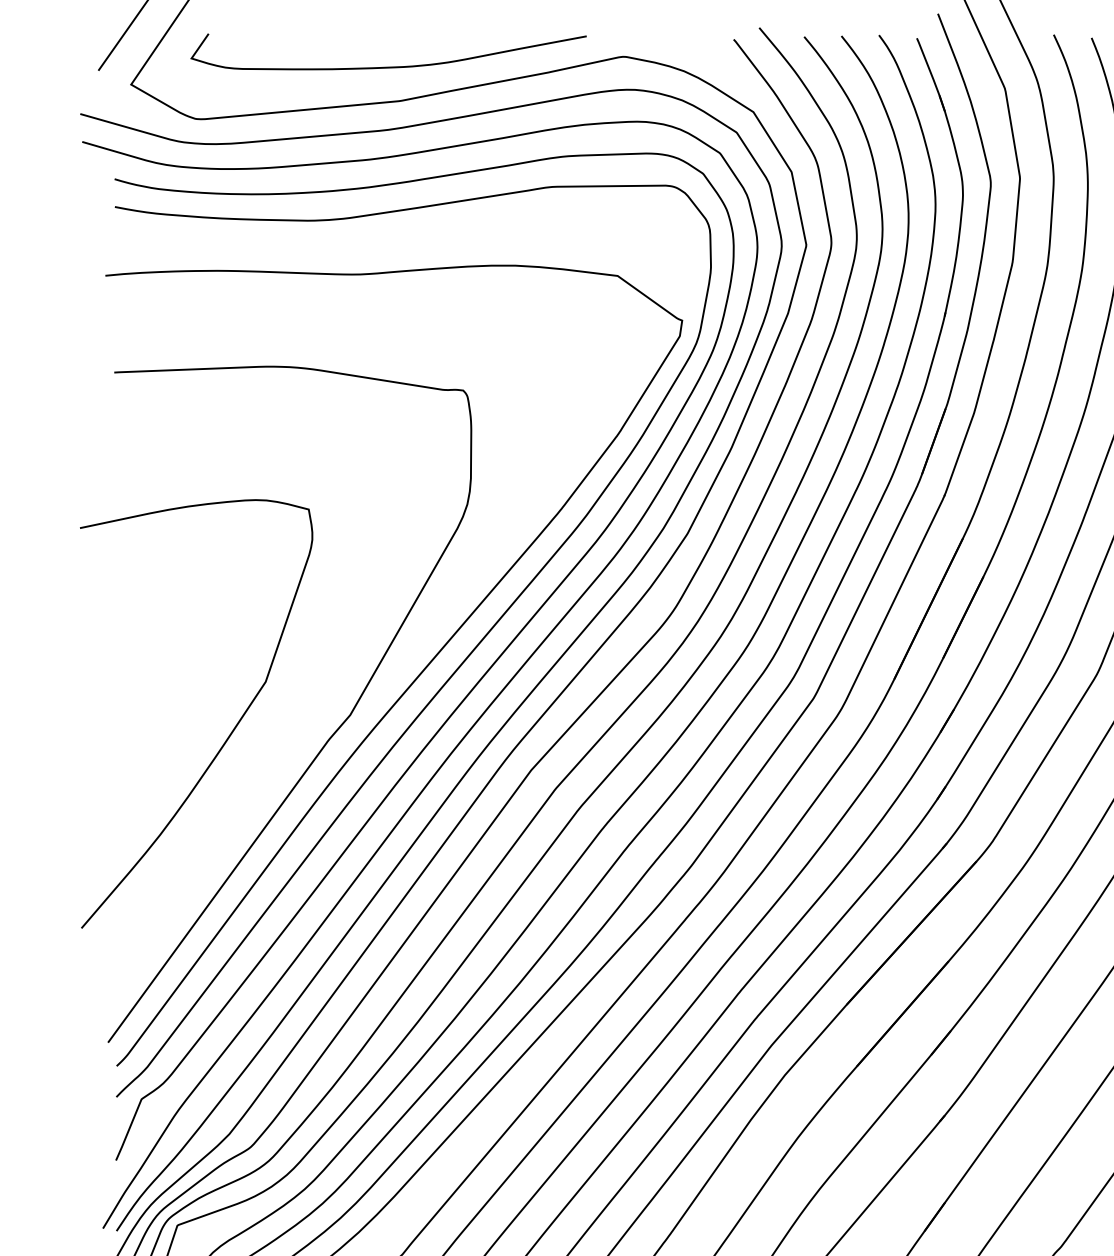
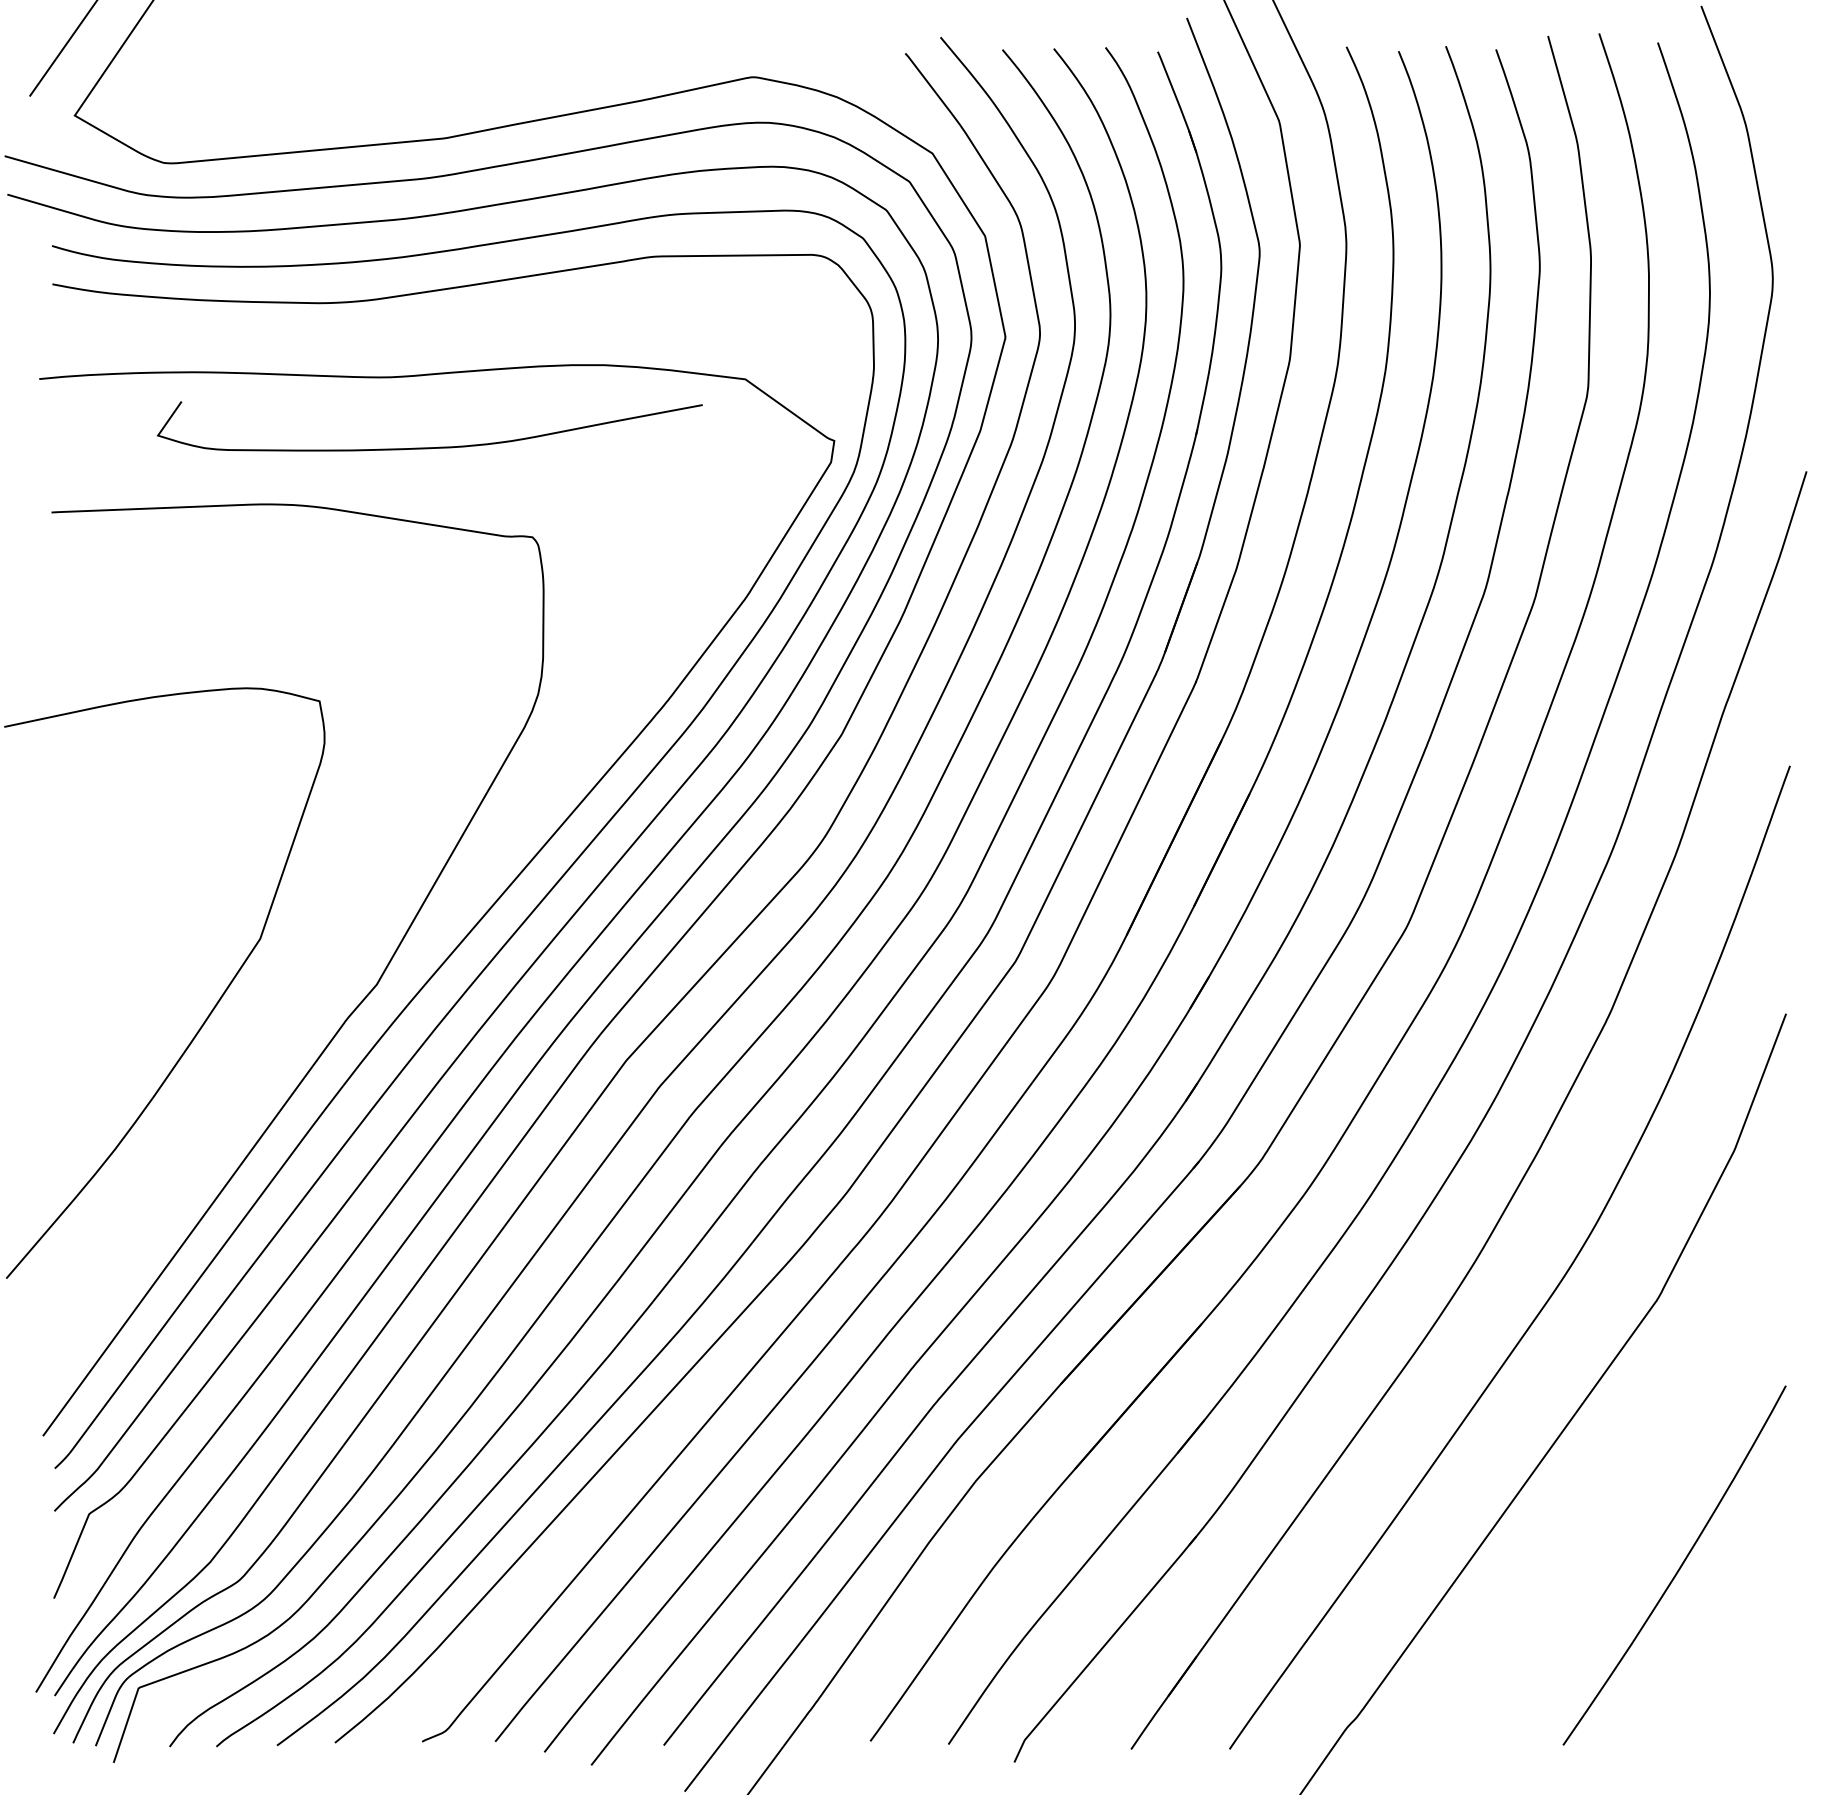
curve: (388, 67) -> (429, 447), moved

